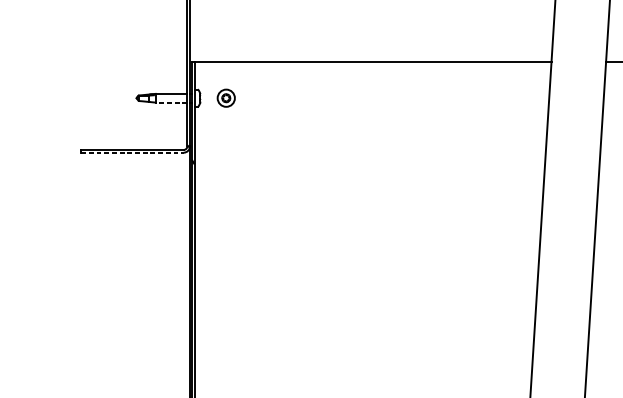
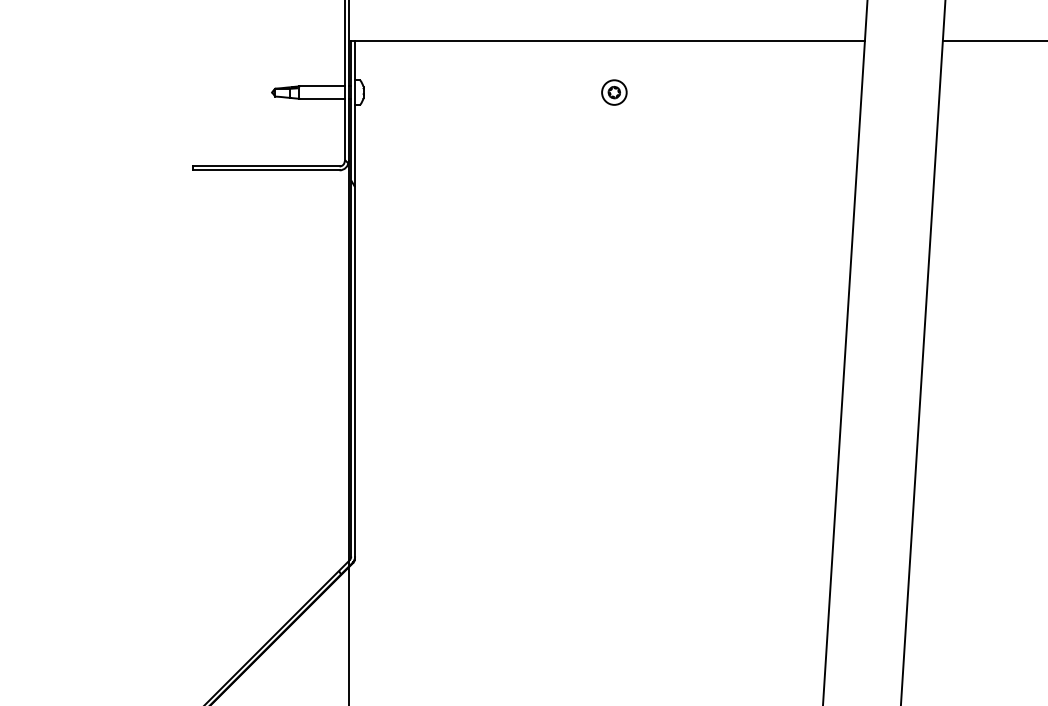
part: (226, 98) -> (614, 92), moved
line: (171, 102) -> (322, 98), dashed -> solid
line: (132, 152) -> (266, 170), dashed -> solid

